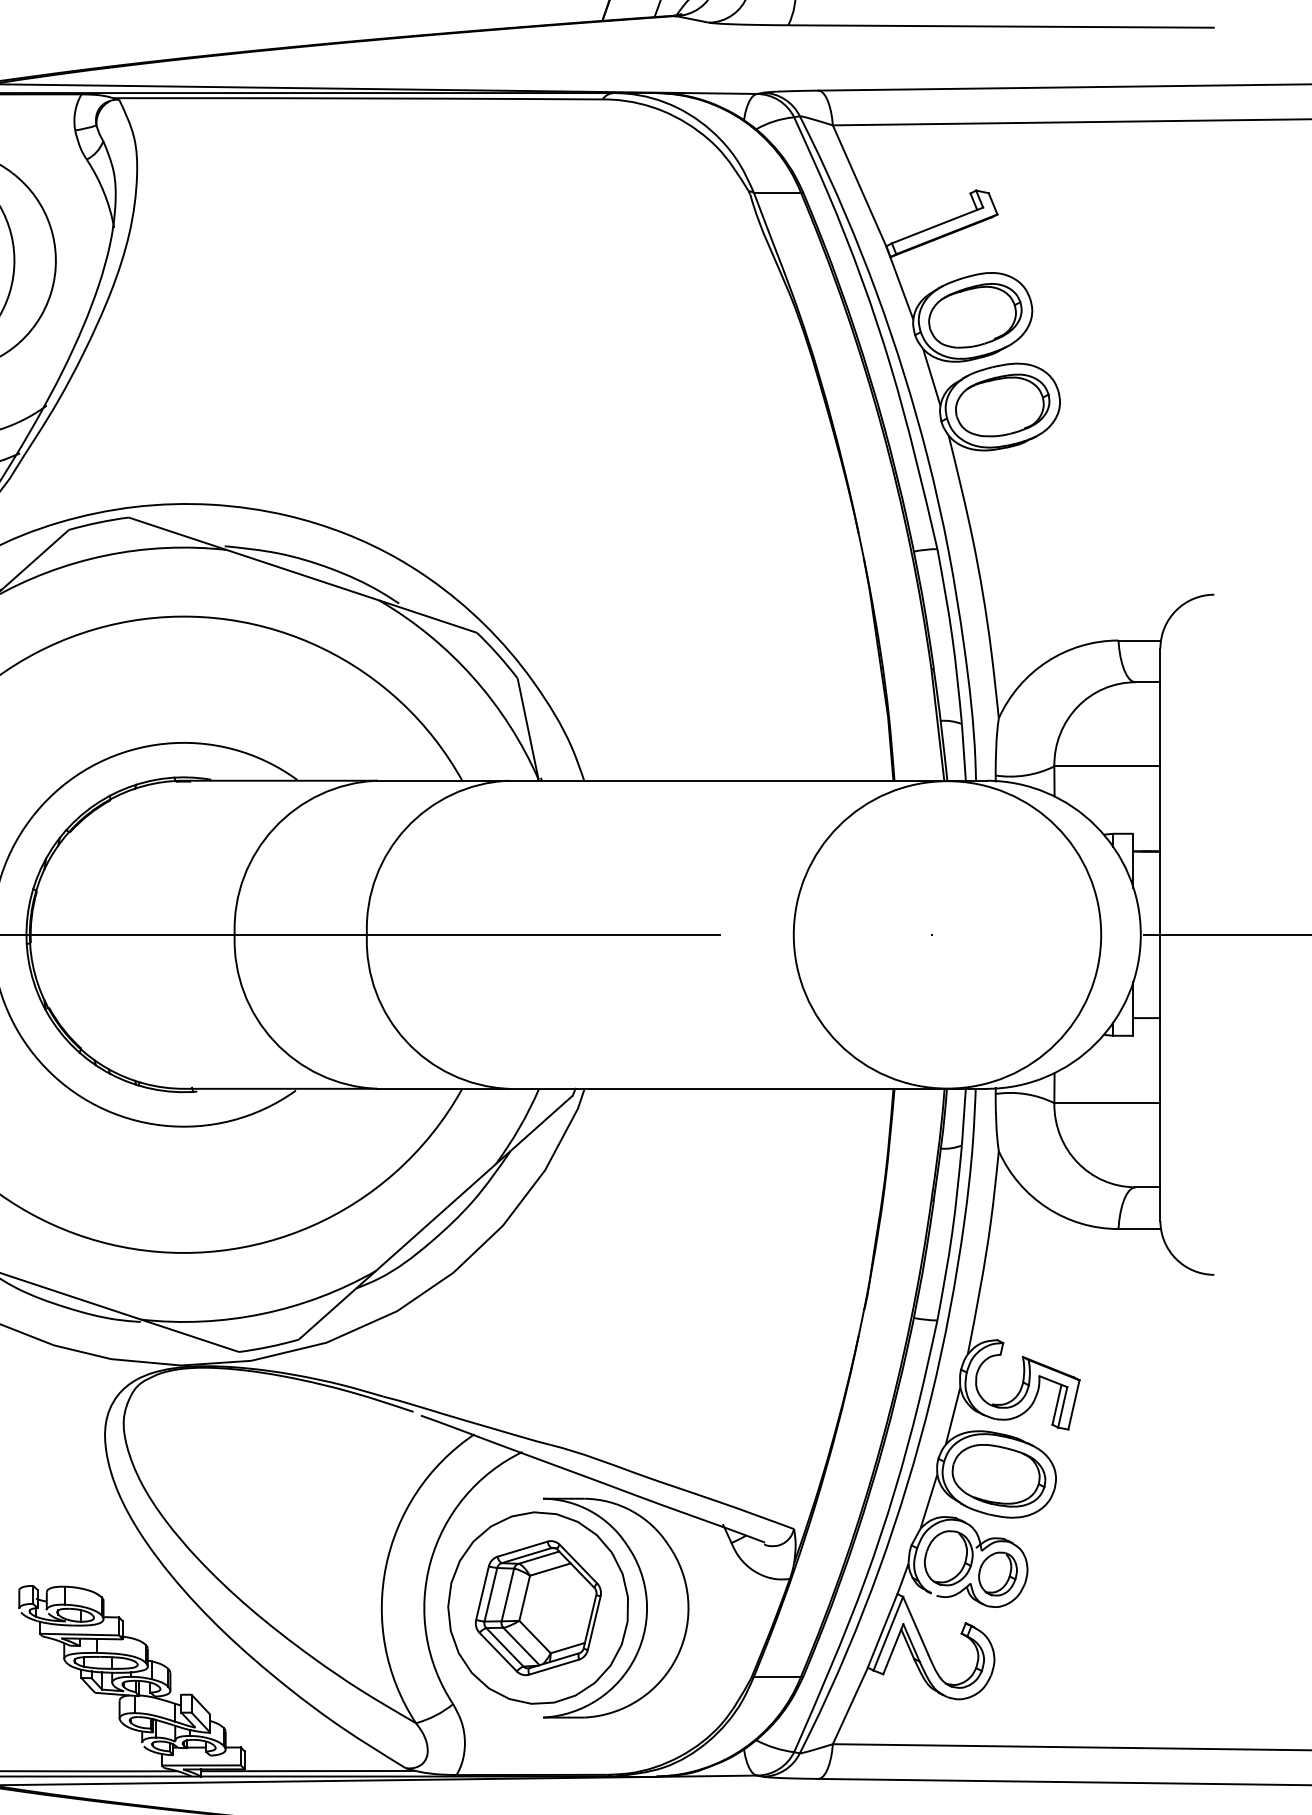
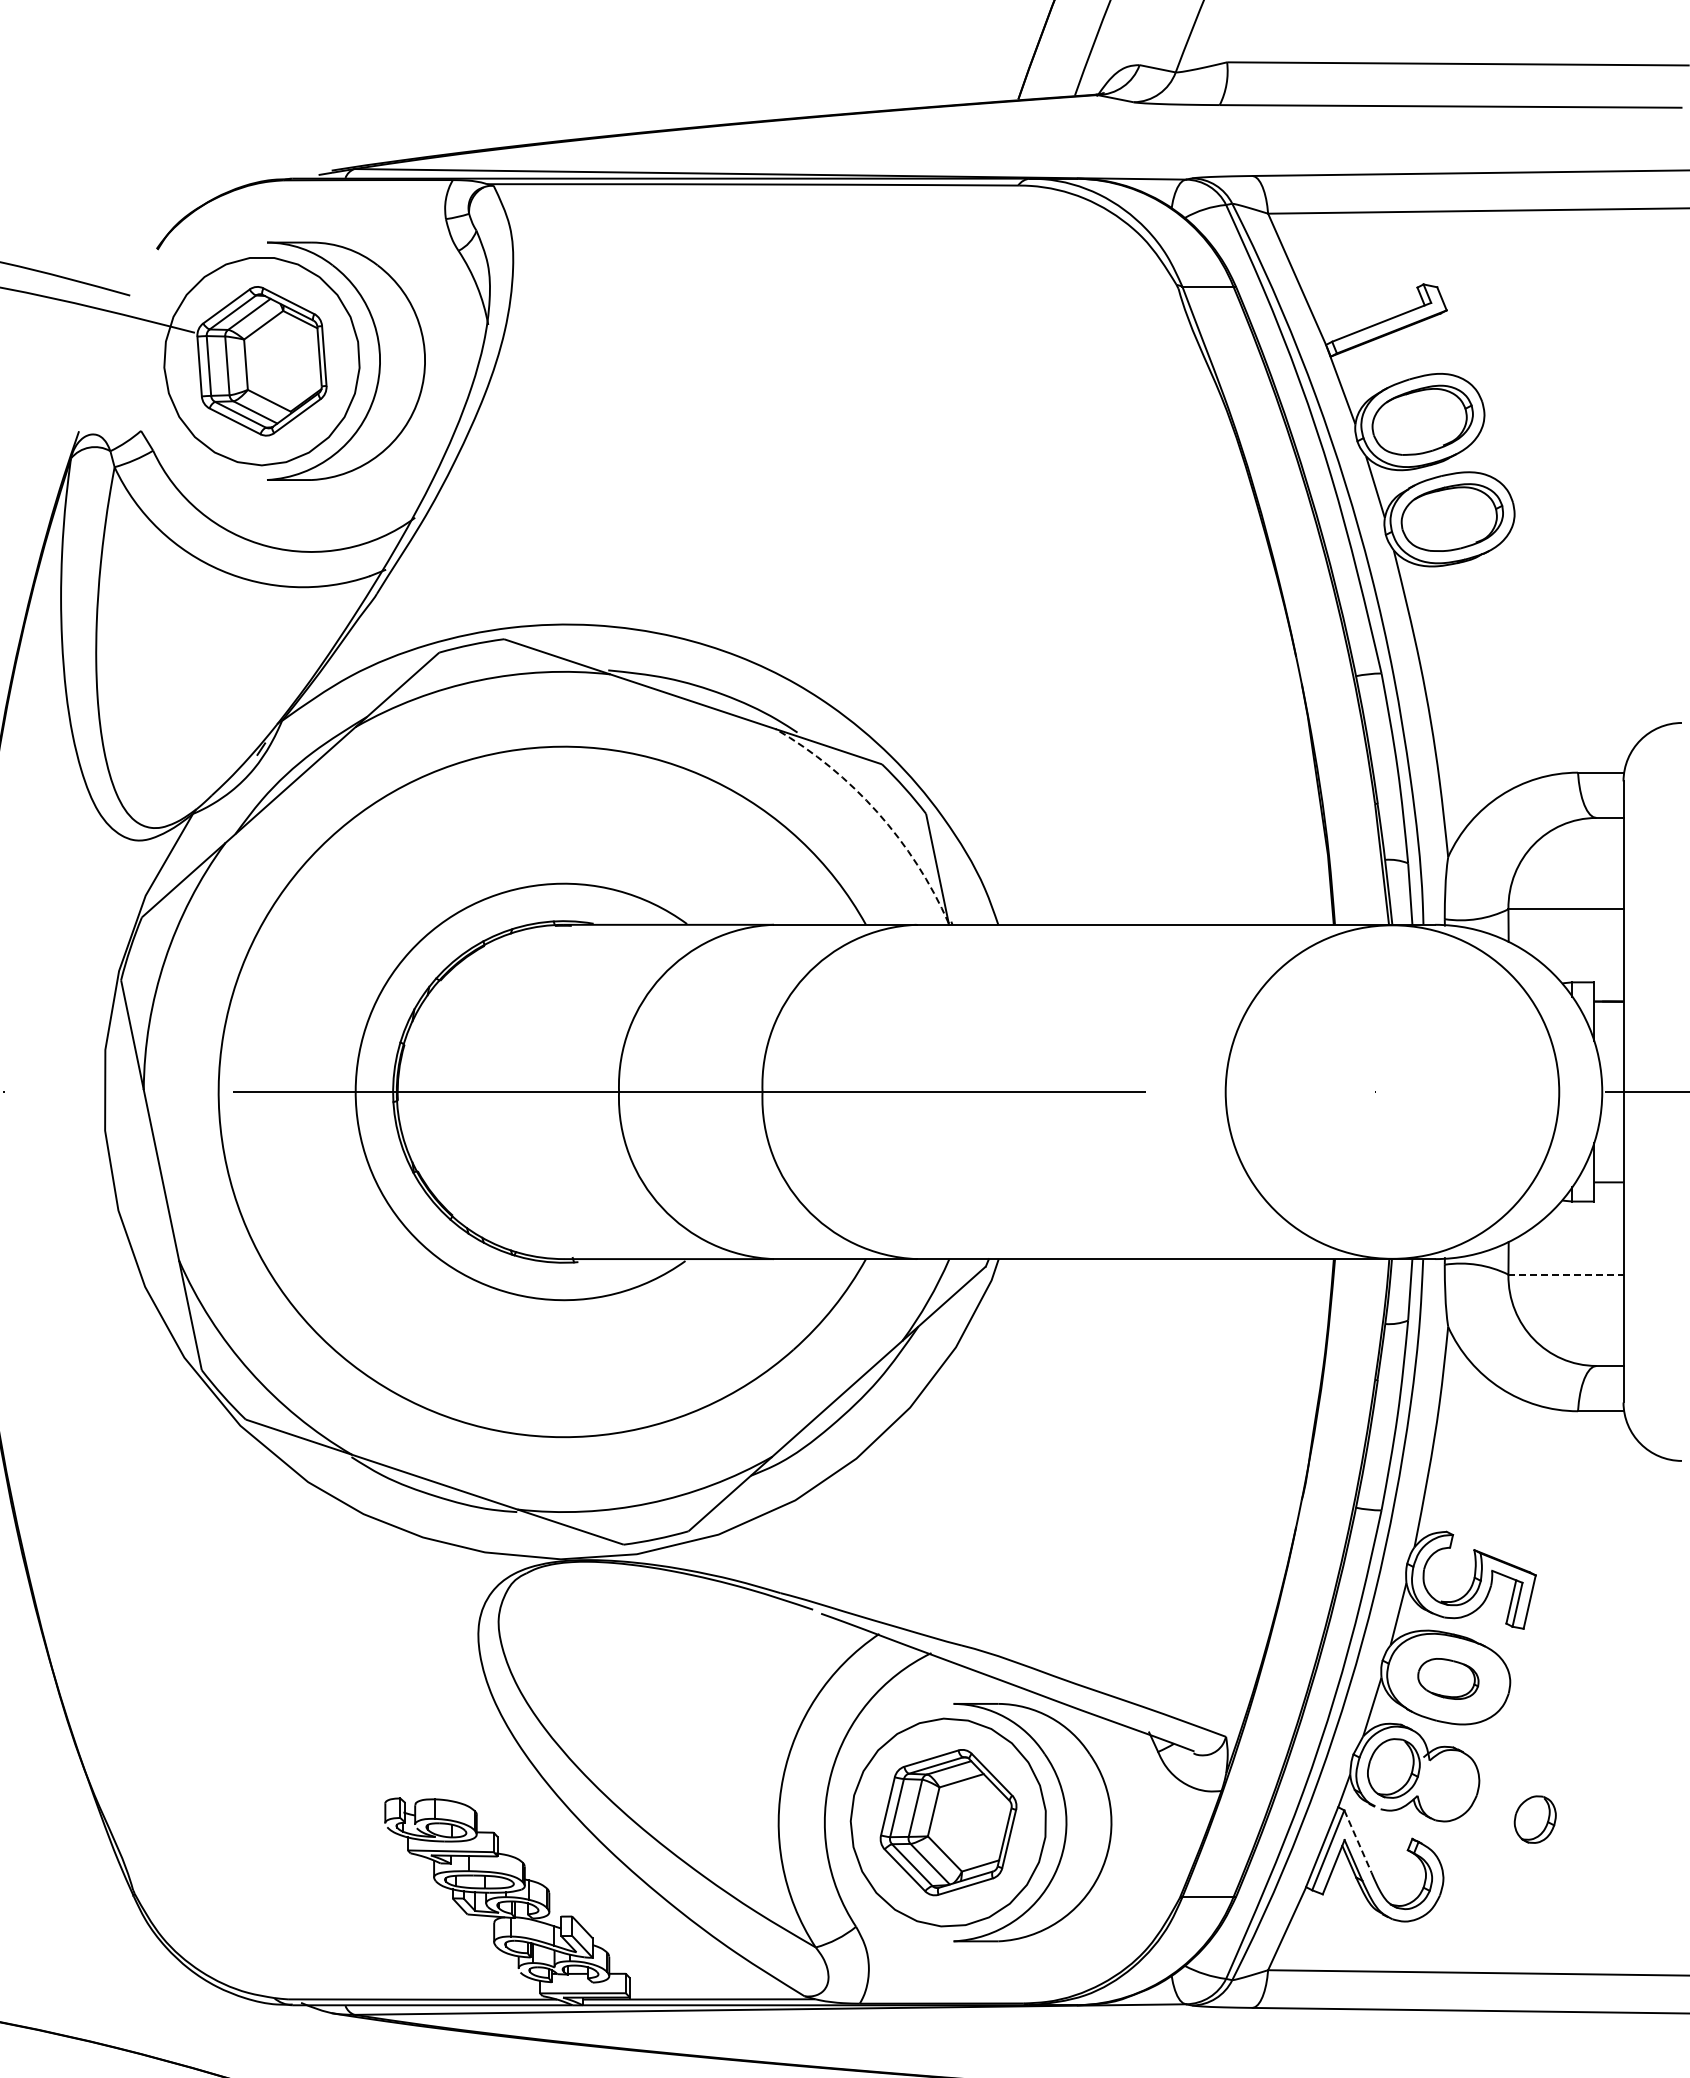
arc: (472, 677) -> (877, 812), solid -> dashed
line: (1106, 1103) -> (1565, 1274), solid -> dashed
part: (999, 1475) -> (1448, 1678), size x0.6
part: (997, 1573) -> (1534, 1819), moved
line: (916, 1625) -> (1358, 1841), solid -> dashed

